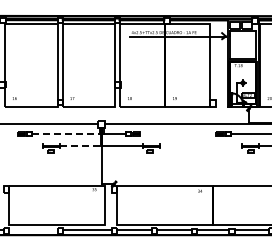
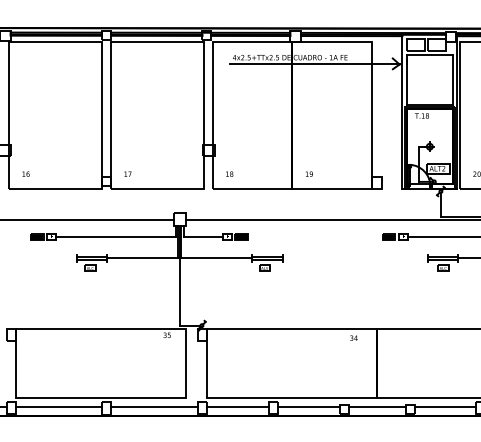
line: (65, 133) -> (115, 236), dashed -> solid
line: (81, 146) -> (144, 259), dashed -> solid
line: (32, 230) -> (57, 407), added

